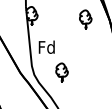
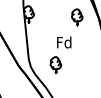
text: (47, 47) -> (64, 42), moved

